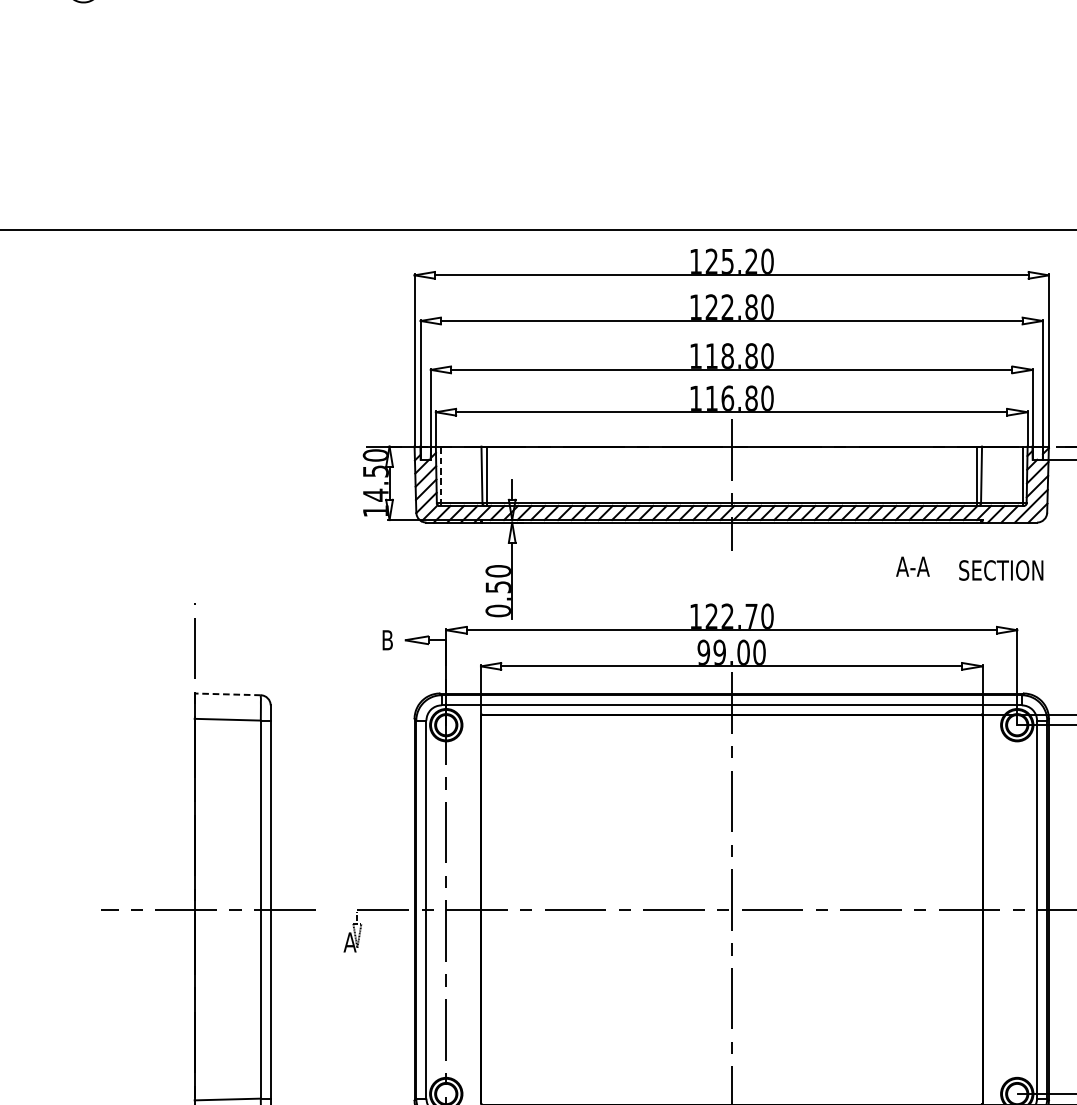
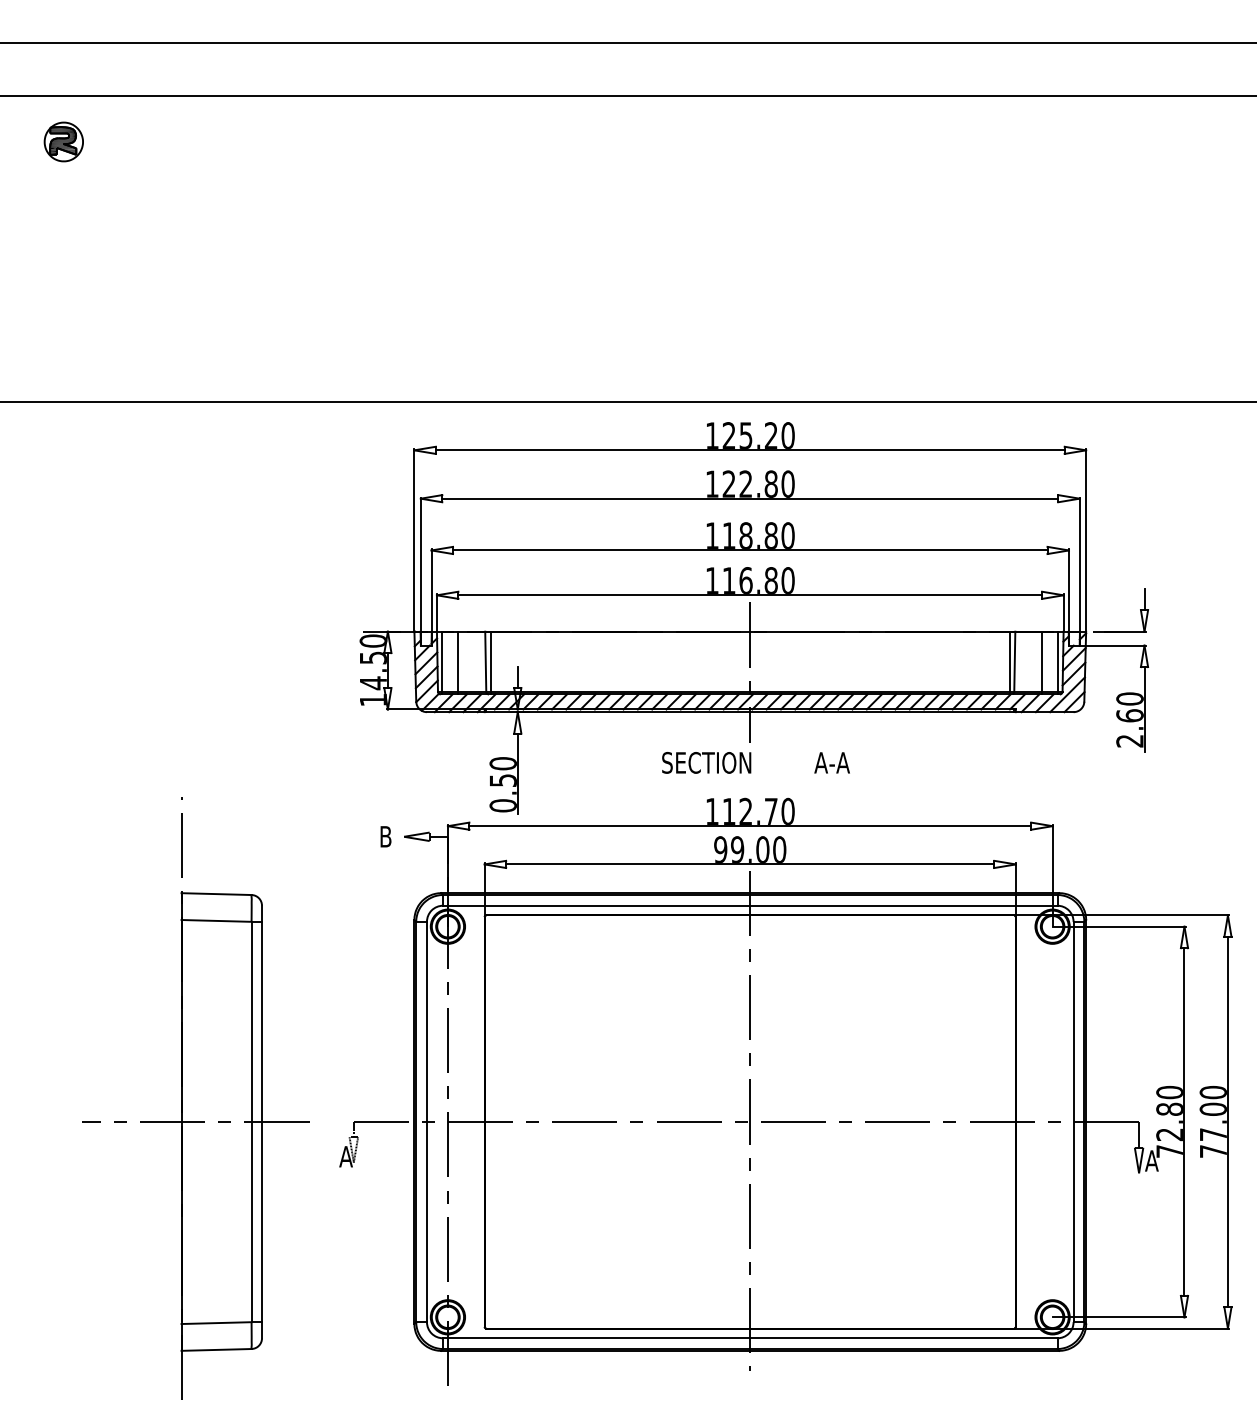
line: (441, 475) -> (442, 662), dashed -> solid
line: (456, 475) -> (458, 662), added
line: (1007, 475) -> (1042, 662), added
text: (912, 566) -> (831, 762), moved
text: (1001, 570) -> (706, 762), moved
text: (711, 615) -> (728, 810), 122.70 -> 112.70
line: (227, 694) -> (216, 894), dashed -> solid

